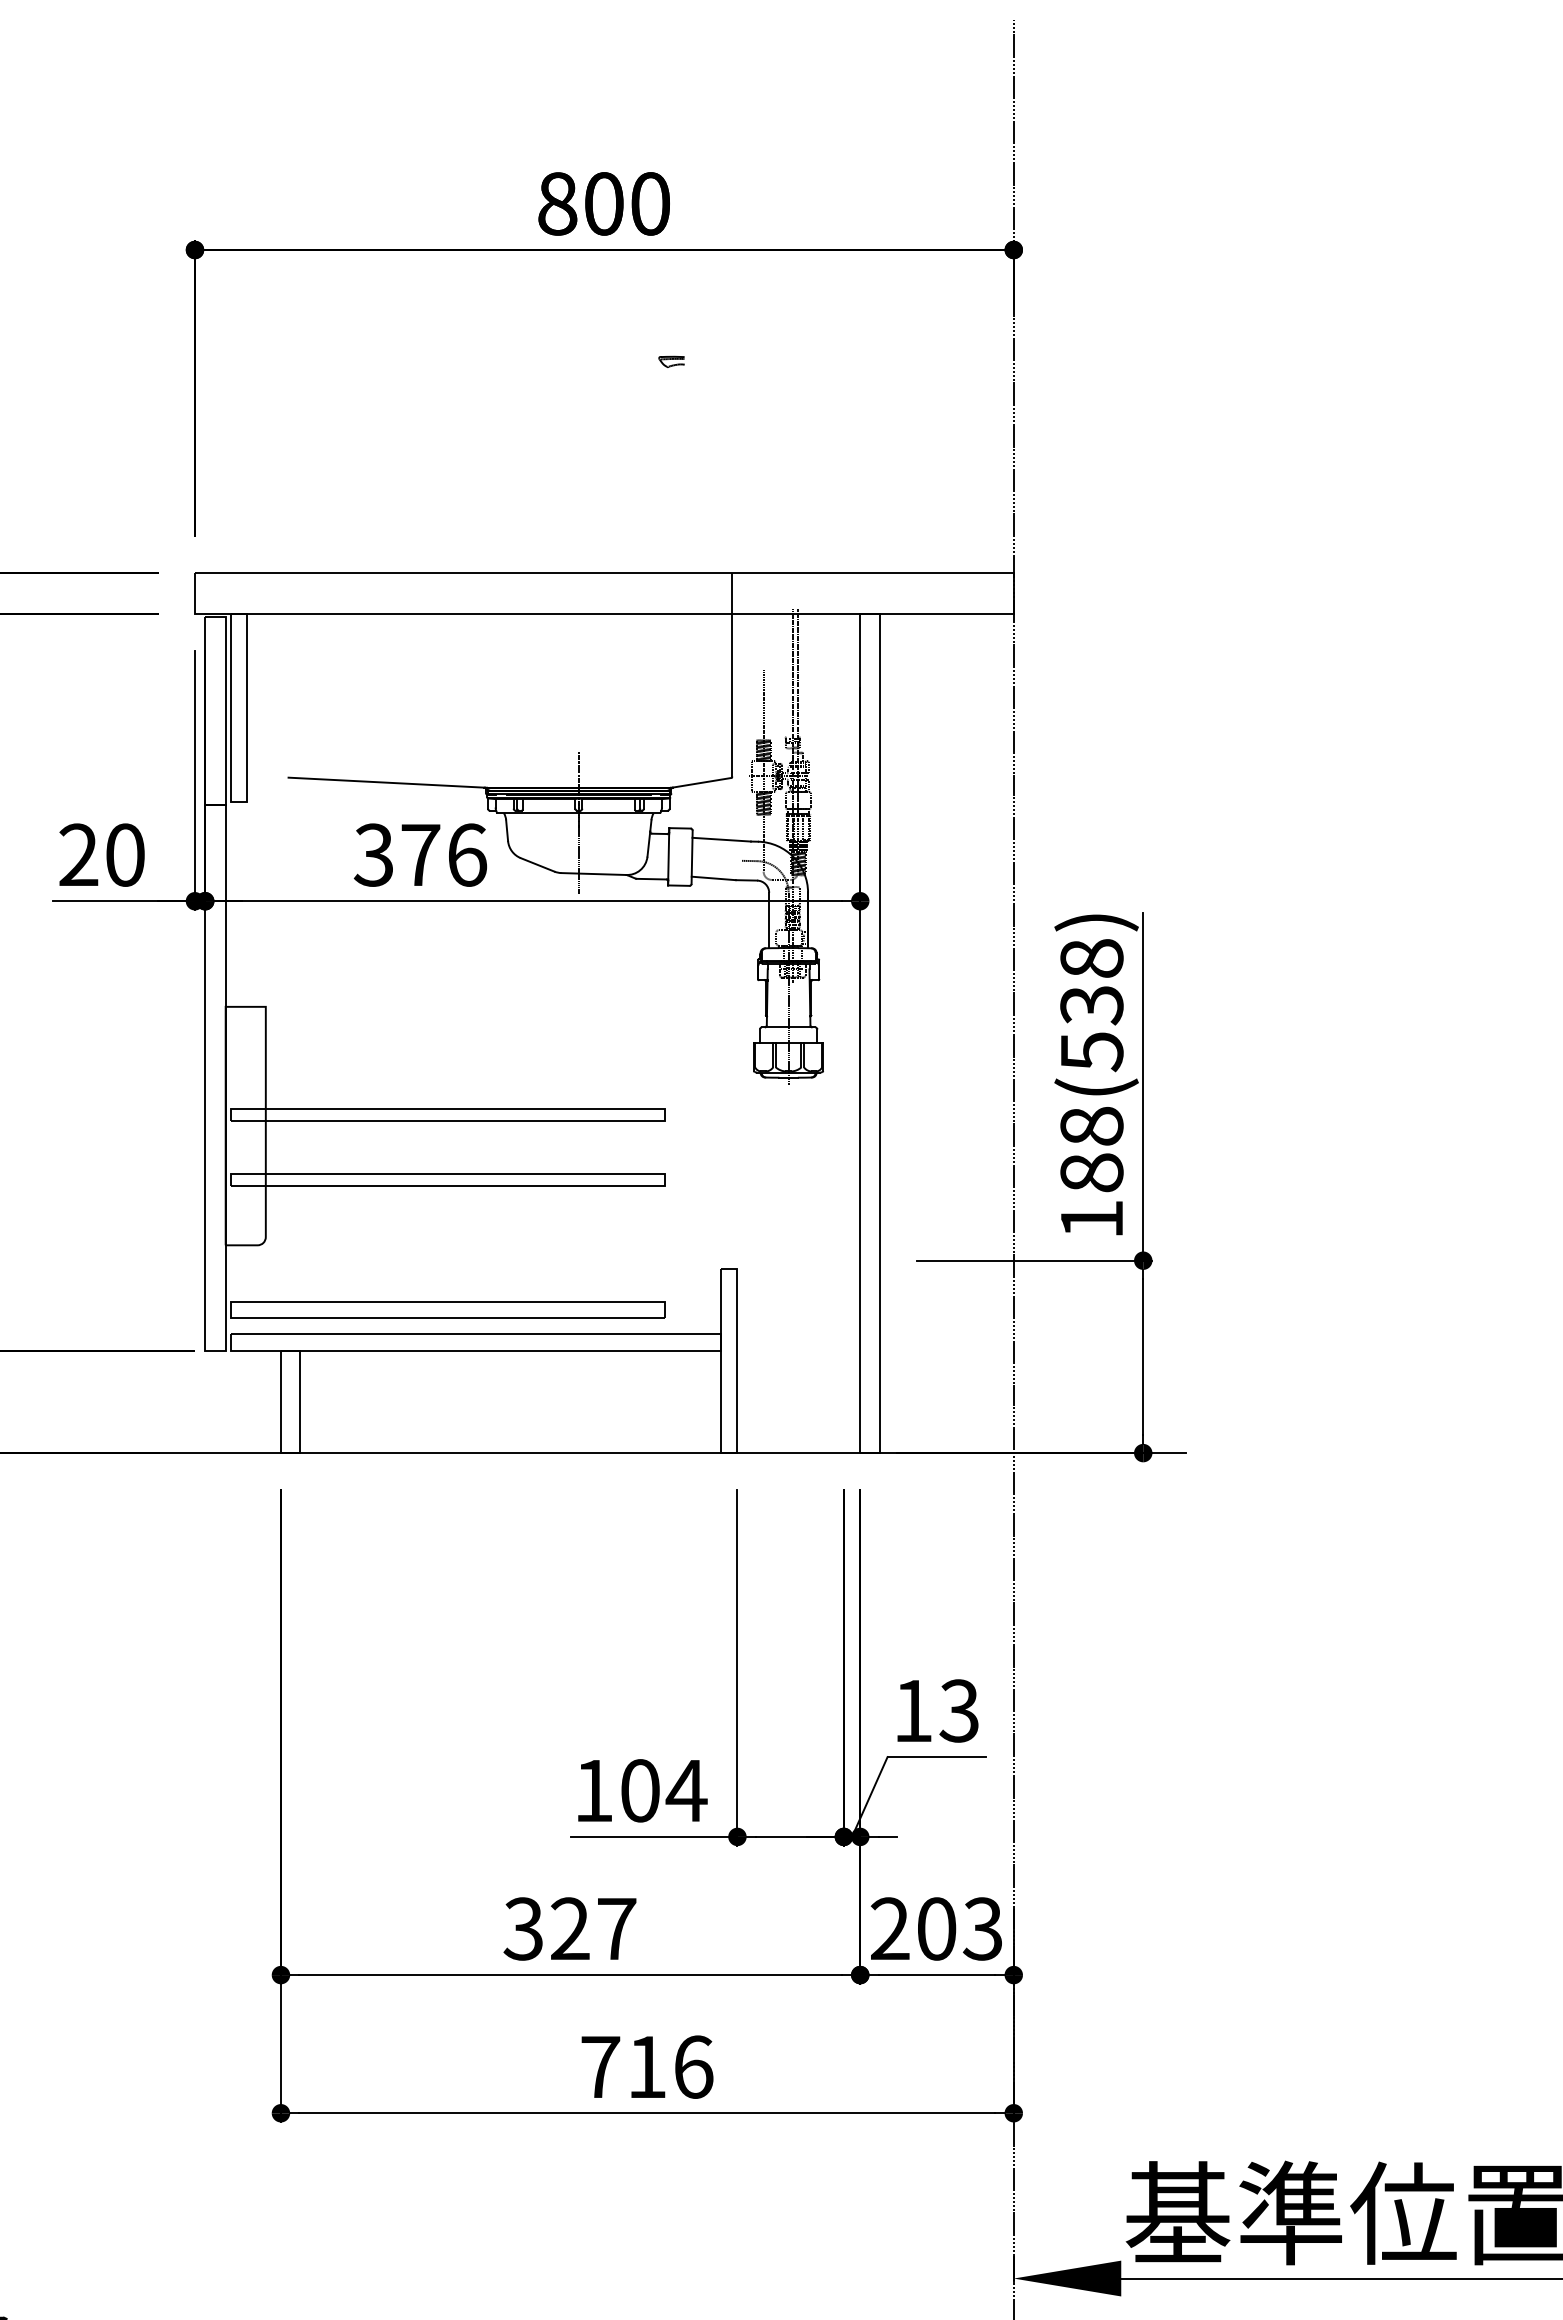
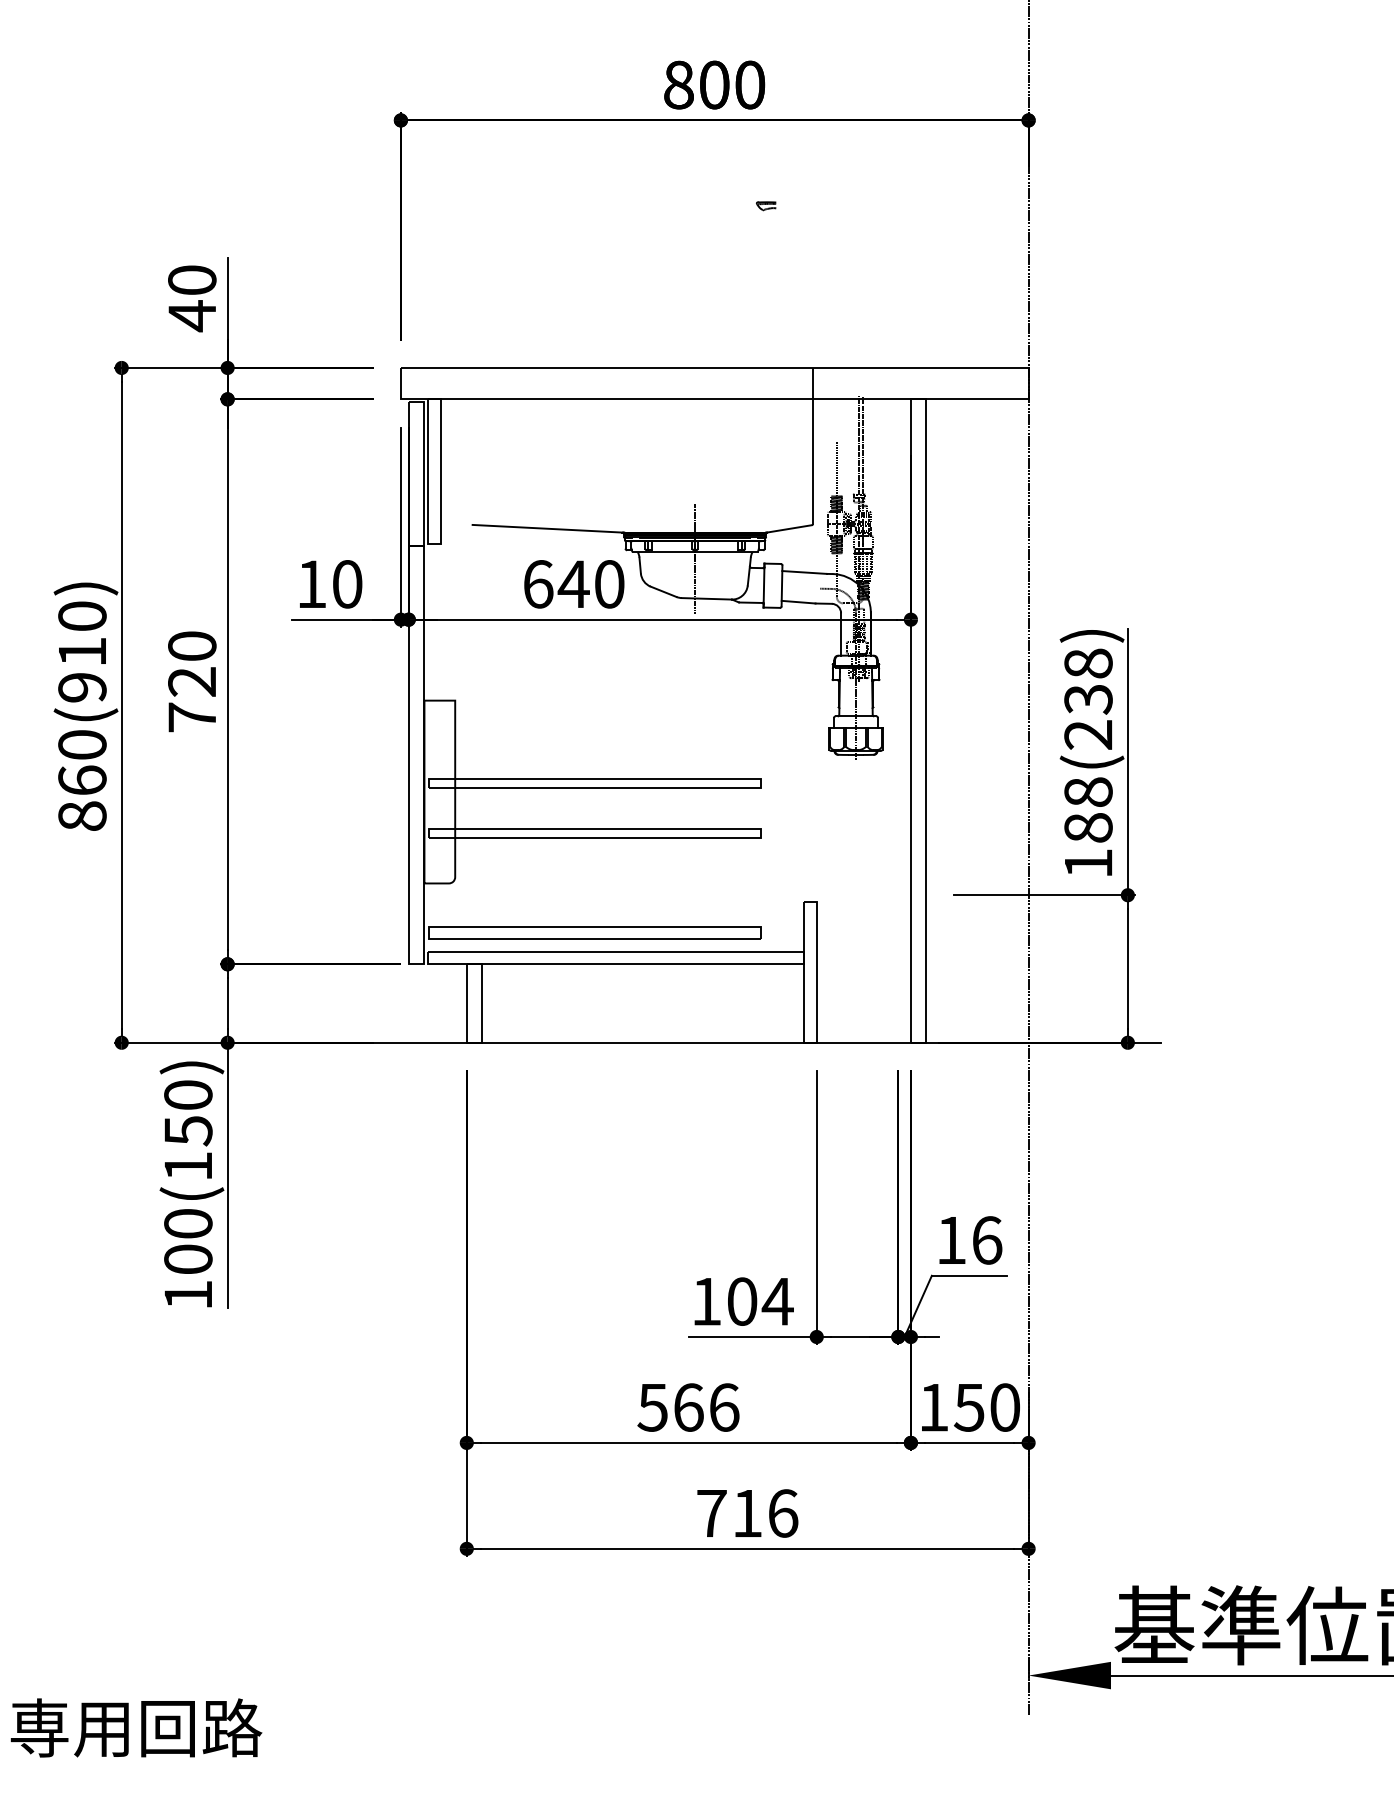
text: (78, 854) -> (311, 583), 20 -> 10
text: (420, 855) -> (573, 584), 376 -> 640
text: (1091, 1052) -> (1088, 735), 188(538) -> 188(238)
text: (958, 1711) -> (986, 1240), 13 -> 16
text: (570, 1928) -> (688, 1407), 327 -> 566
text: (936, 1928) -> (969, 1407), 203 -> 150

